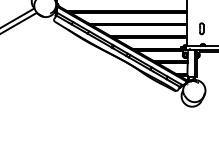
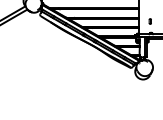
part: (201, 28) -> (150, 21), size x0.6

